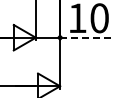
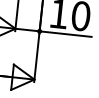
line: (86, 37) -> (65, 33), dashed -> solid

